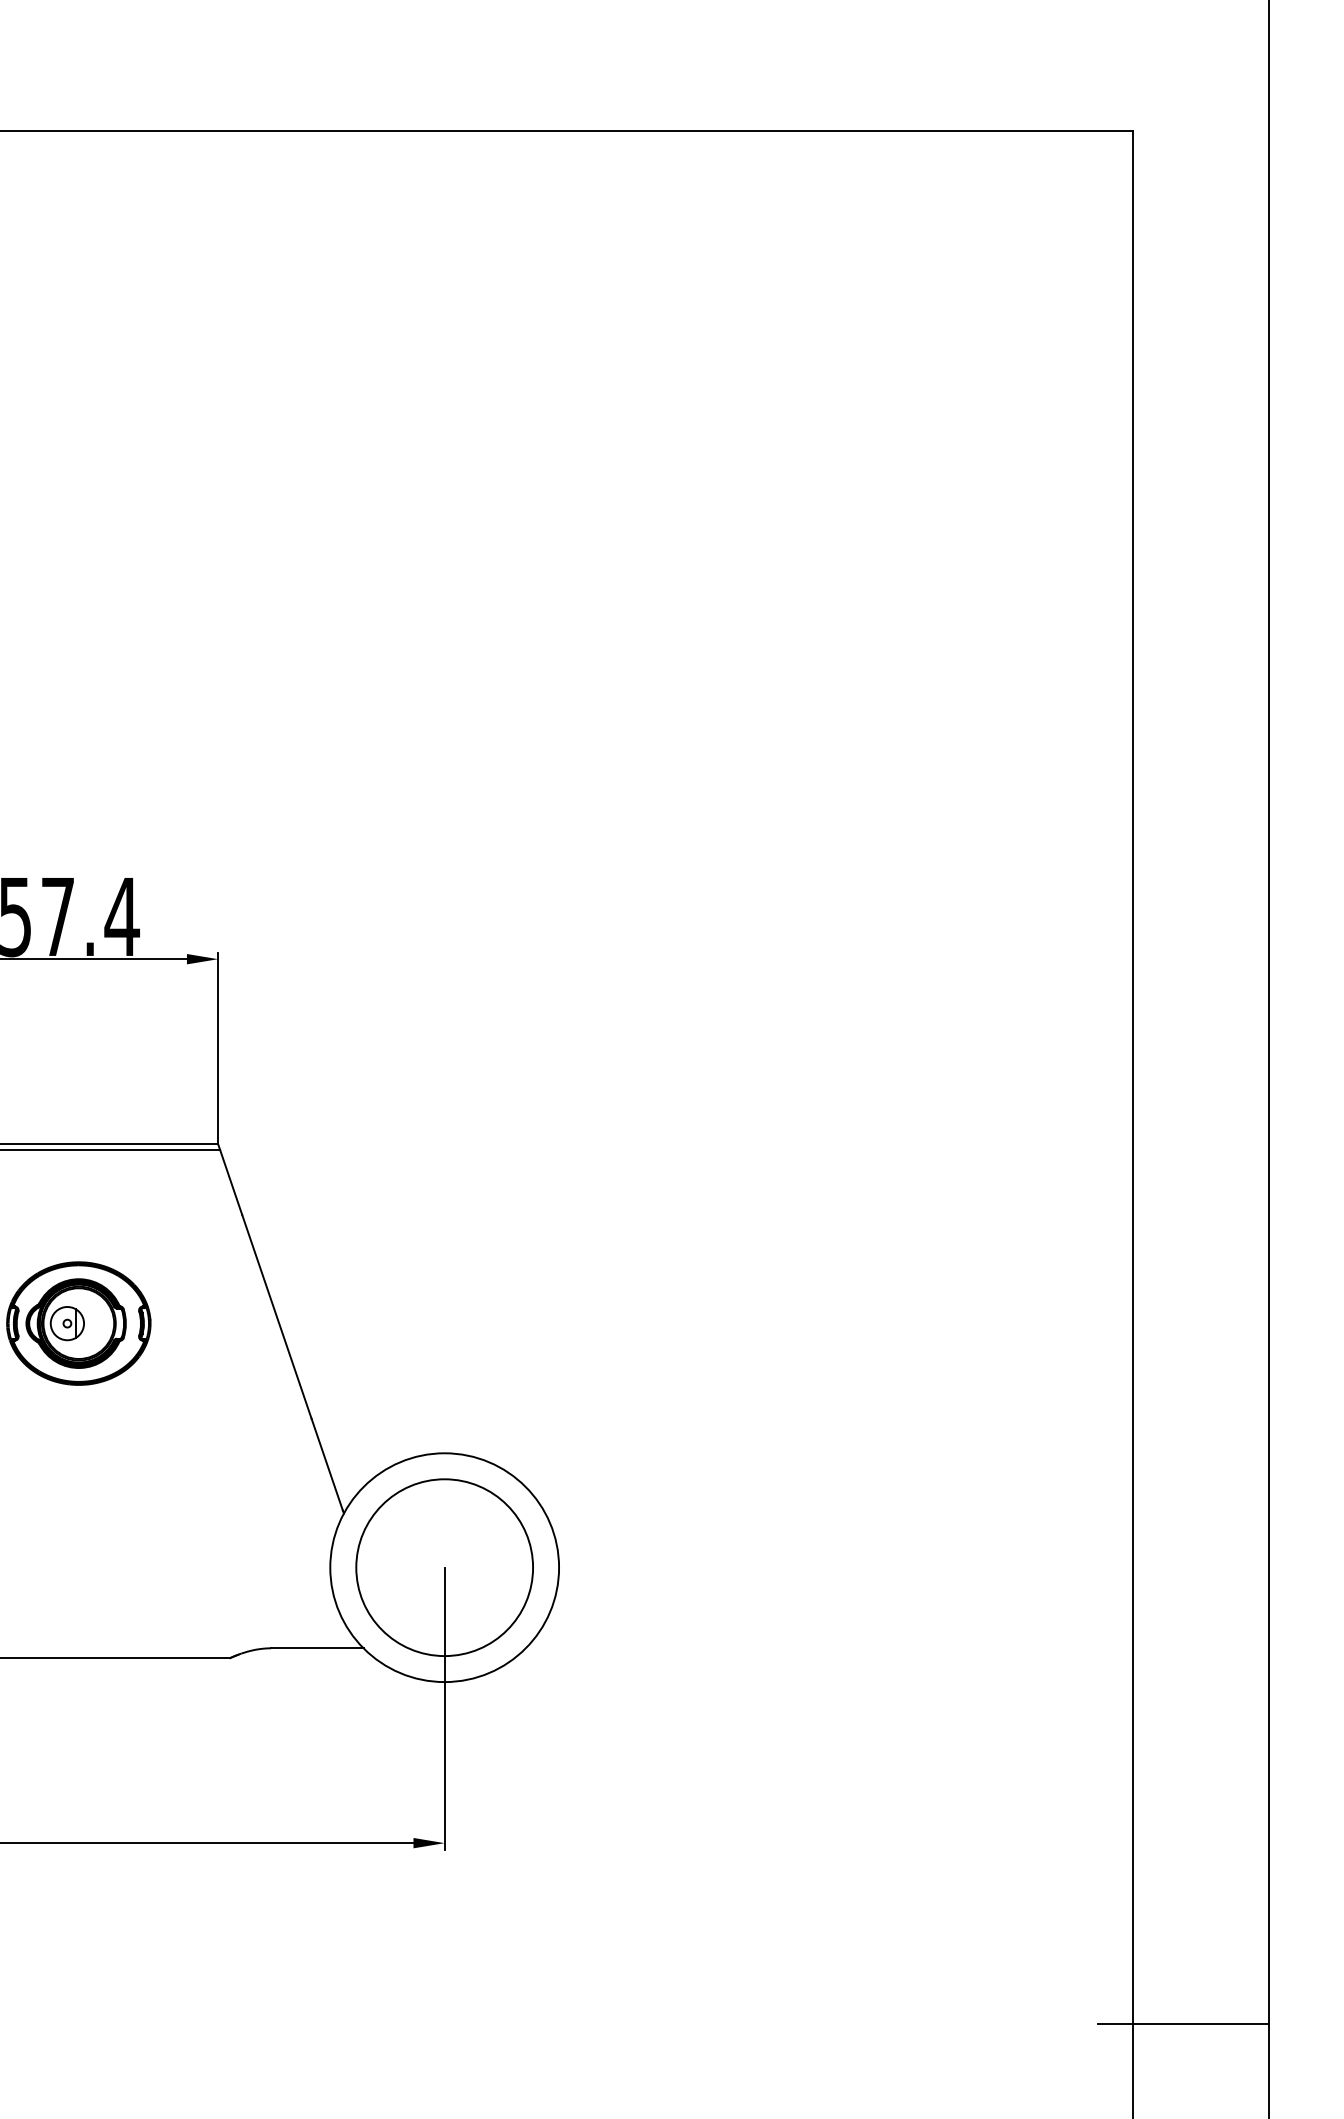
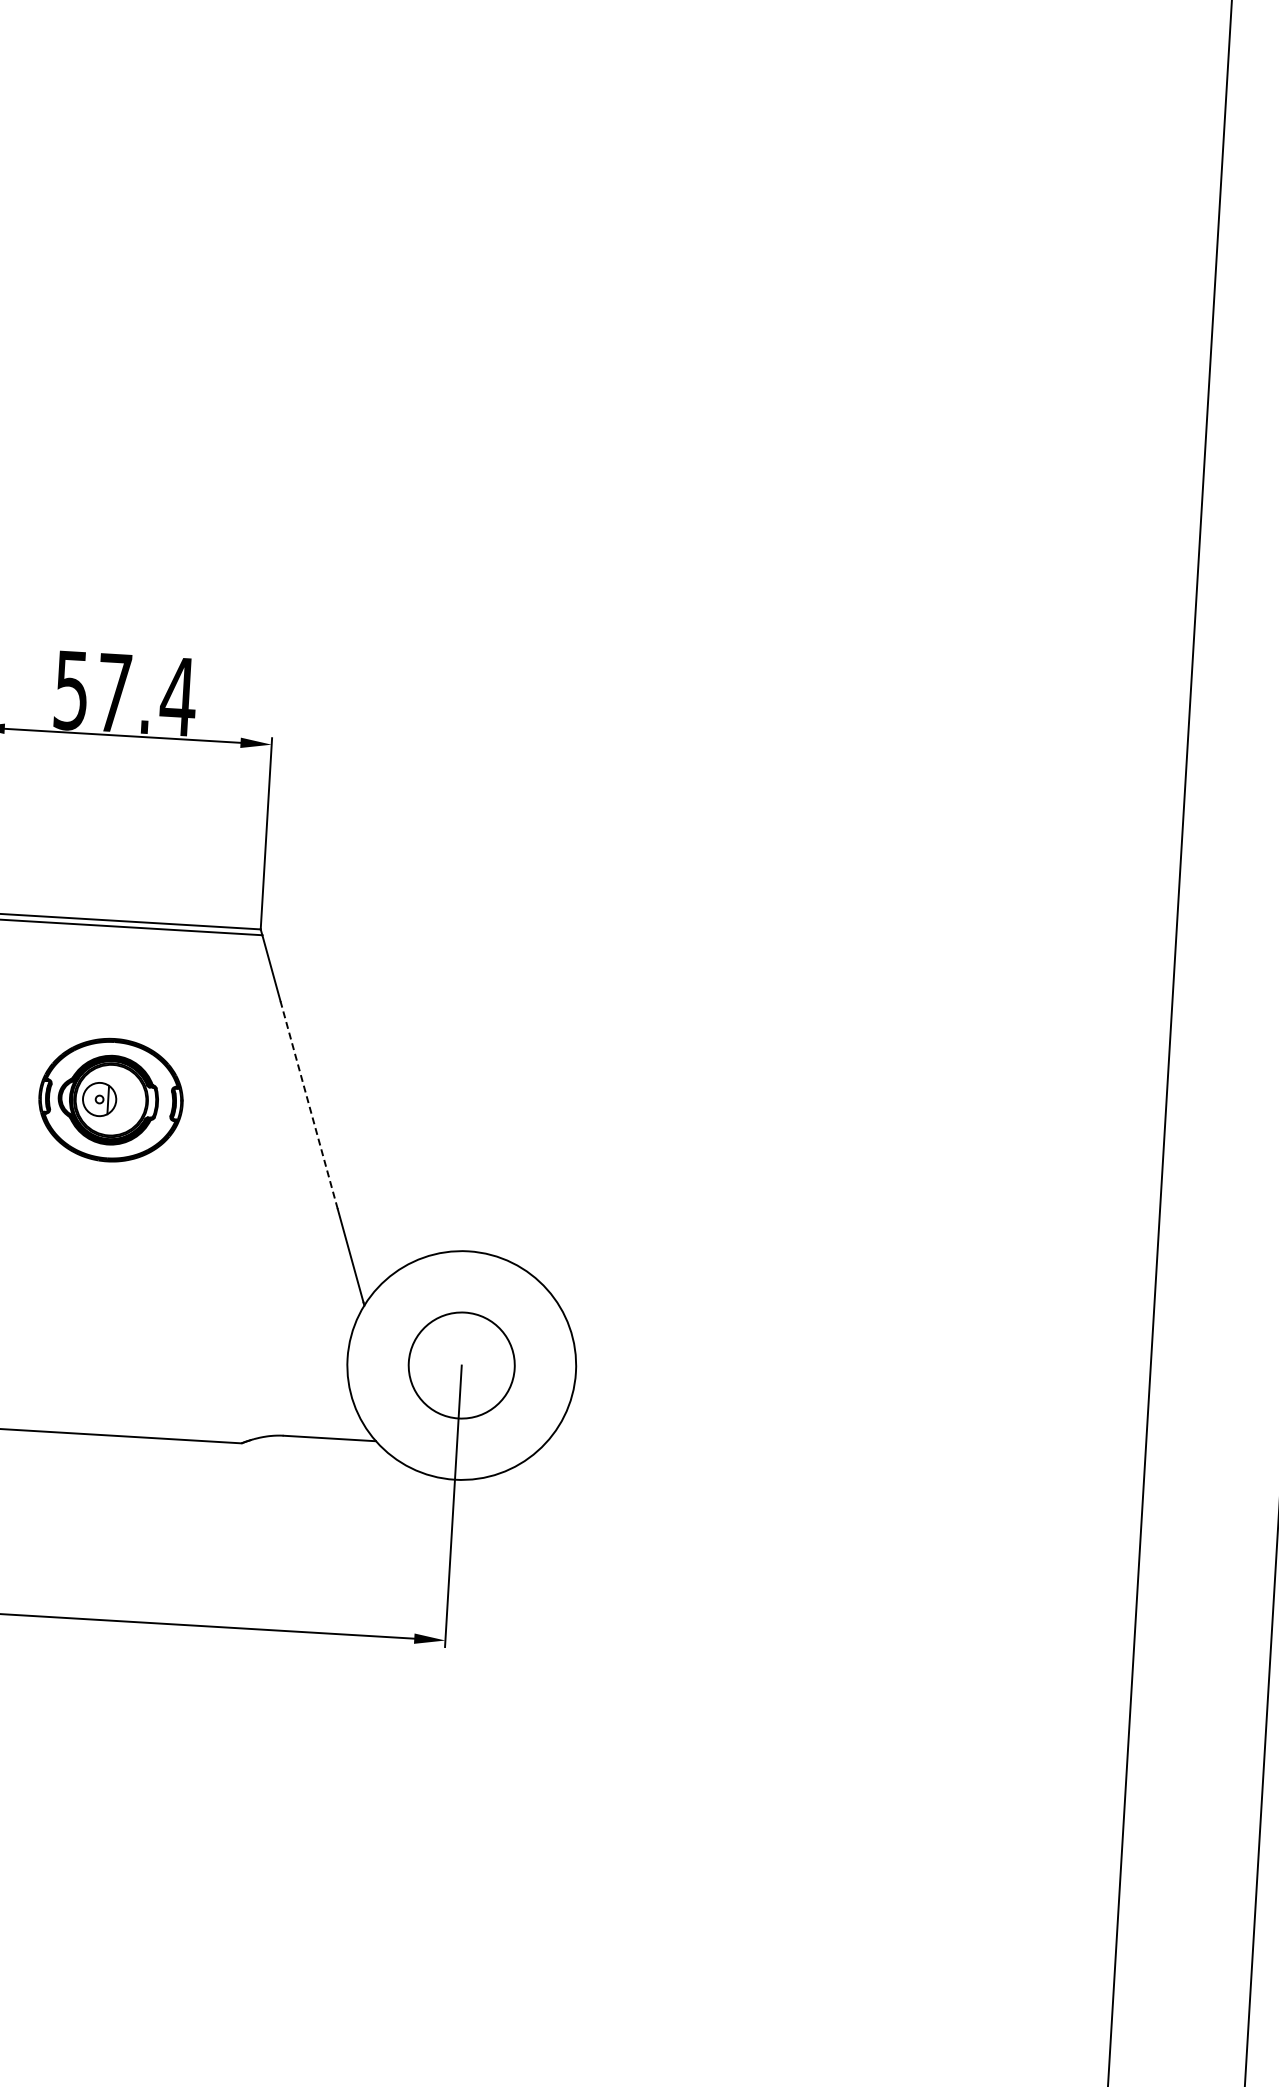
line: (276, 1316) -> (308, 1104), solid -> dashed
circle: (444, 1567) -> (461, 1365), size x0.6
line: (1183, 2023) -> (1172, 1864), removed

